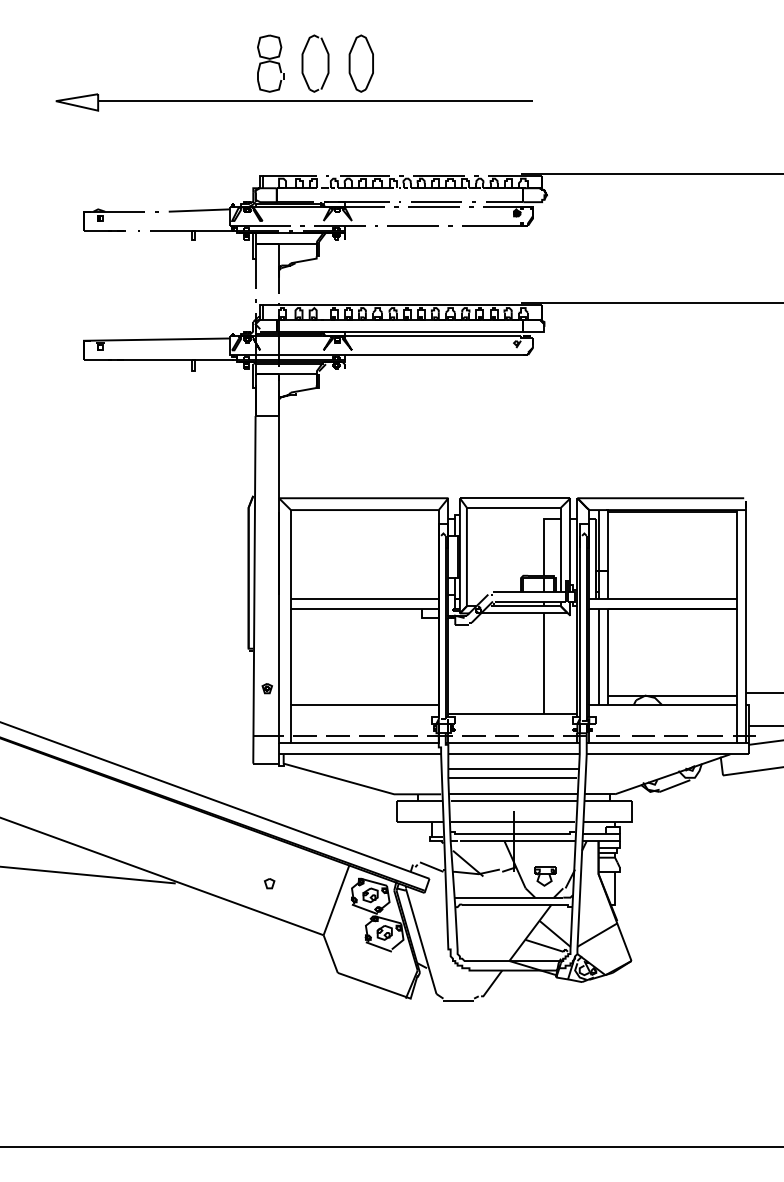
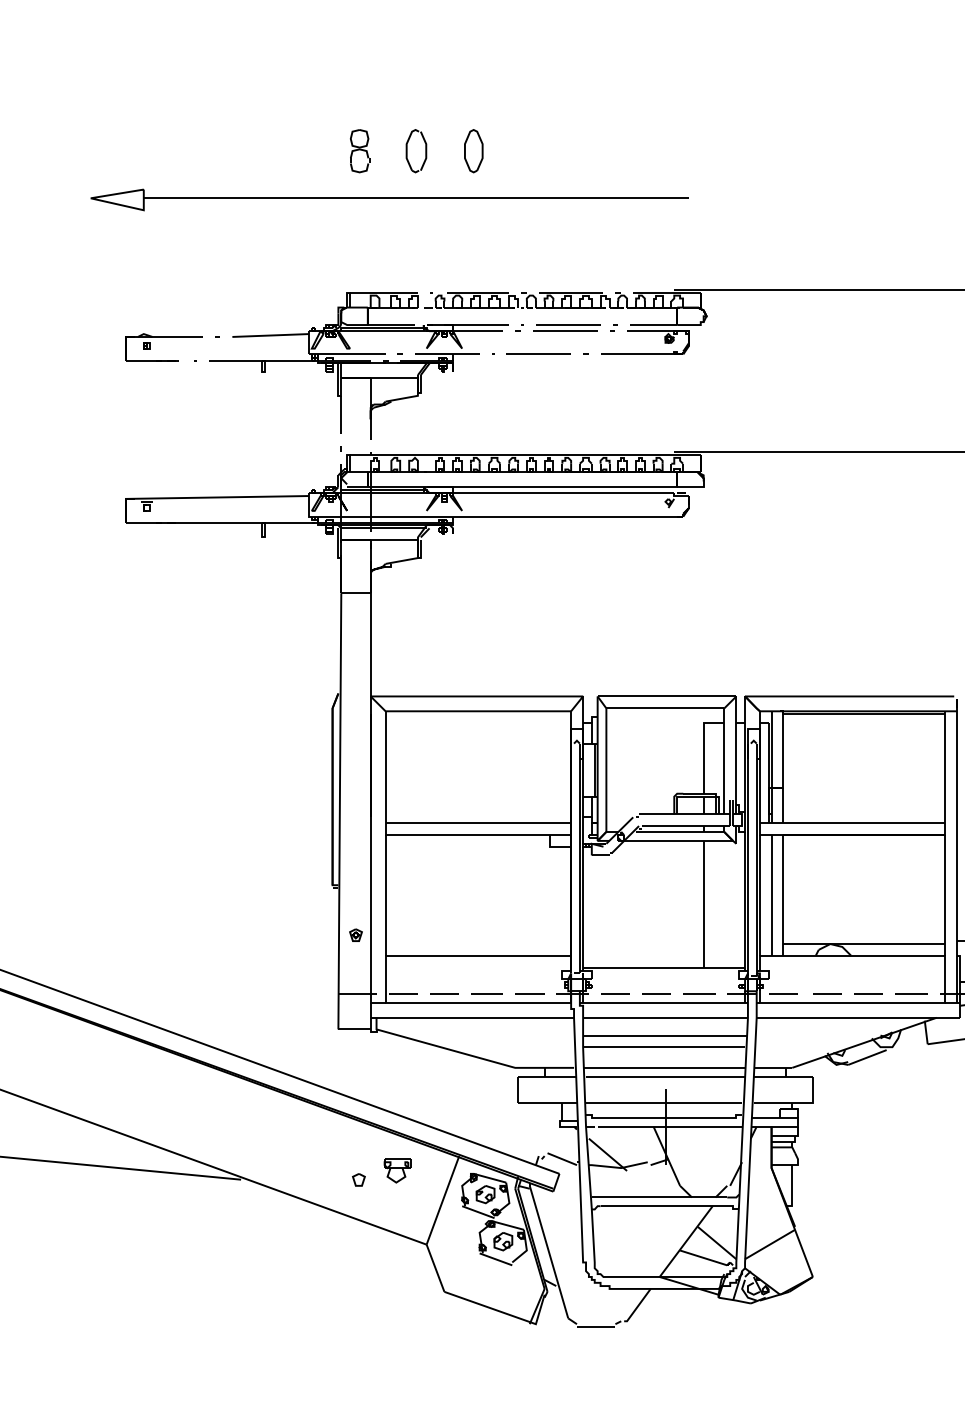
part: (270, 63) -> (359, 151), size x0.6
part: (315, 63) -> (416, 151), size x0.6
part: (360, 63) -> (472, 151), size x0.6
part: (545, 876) -> (397, 1170), moved

